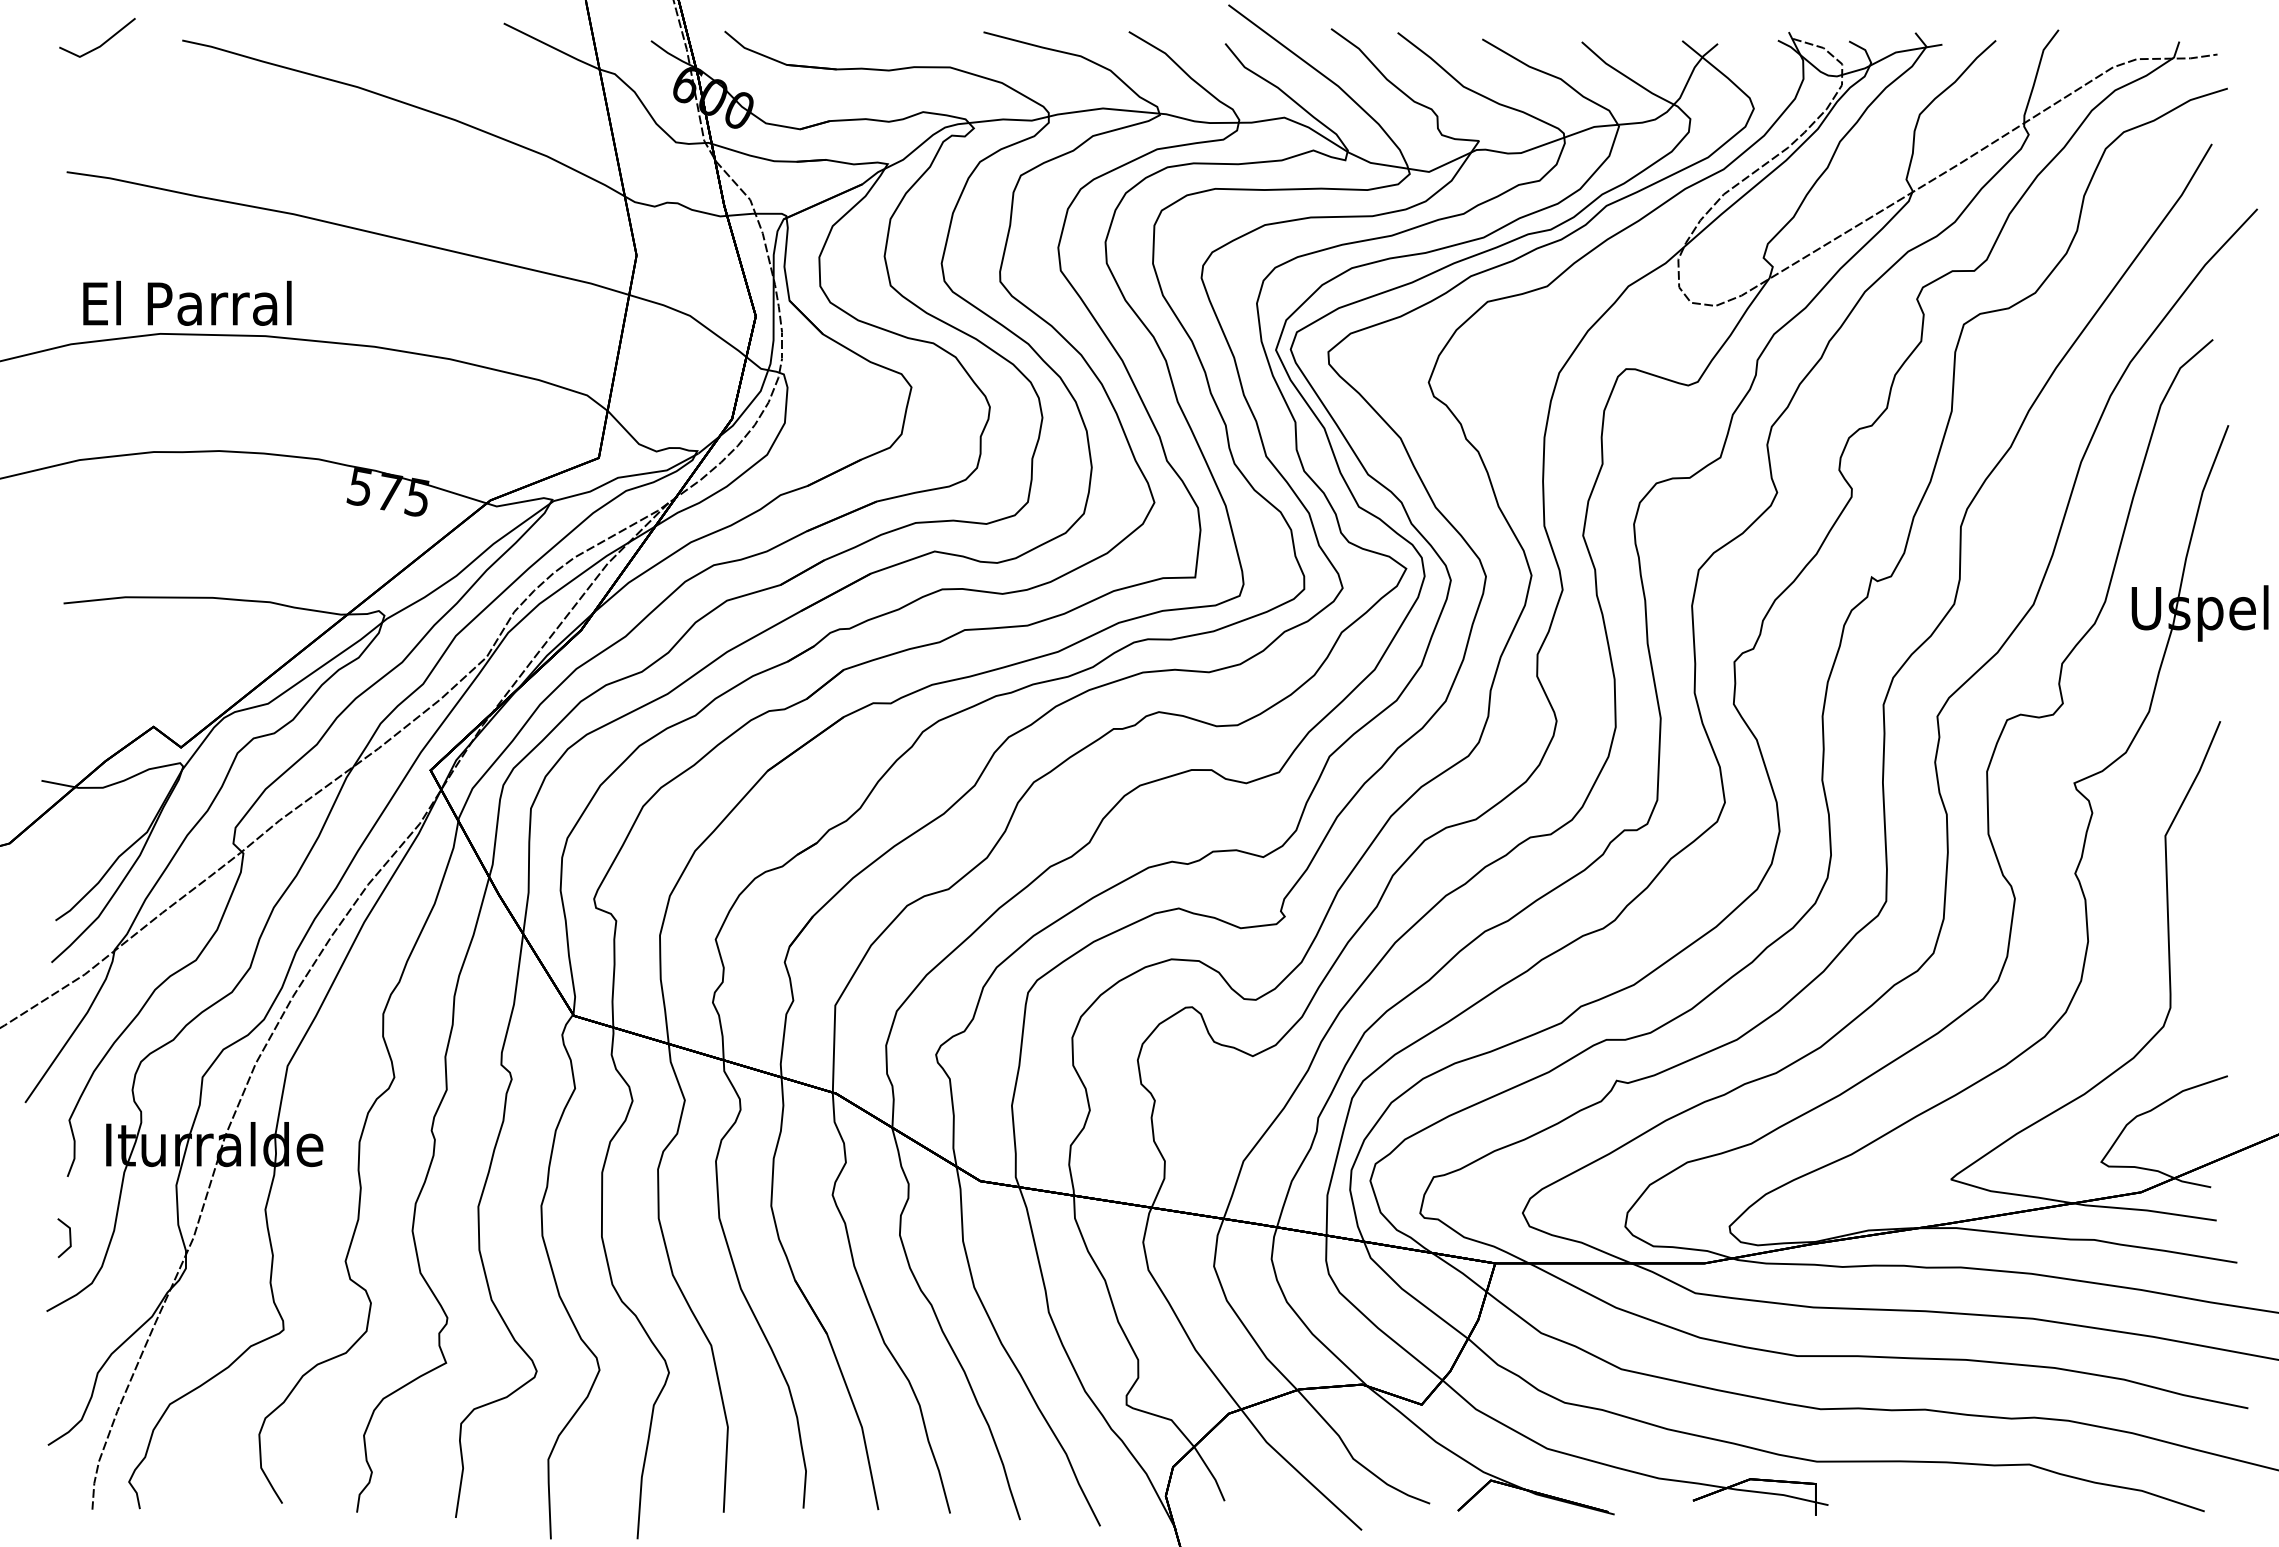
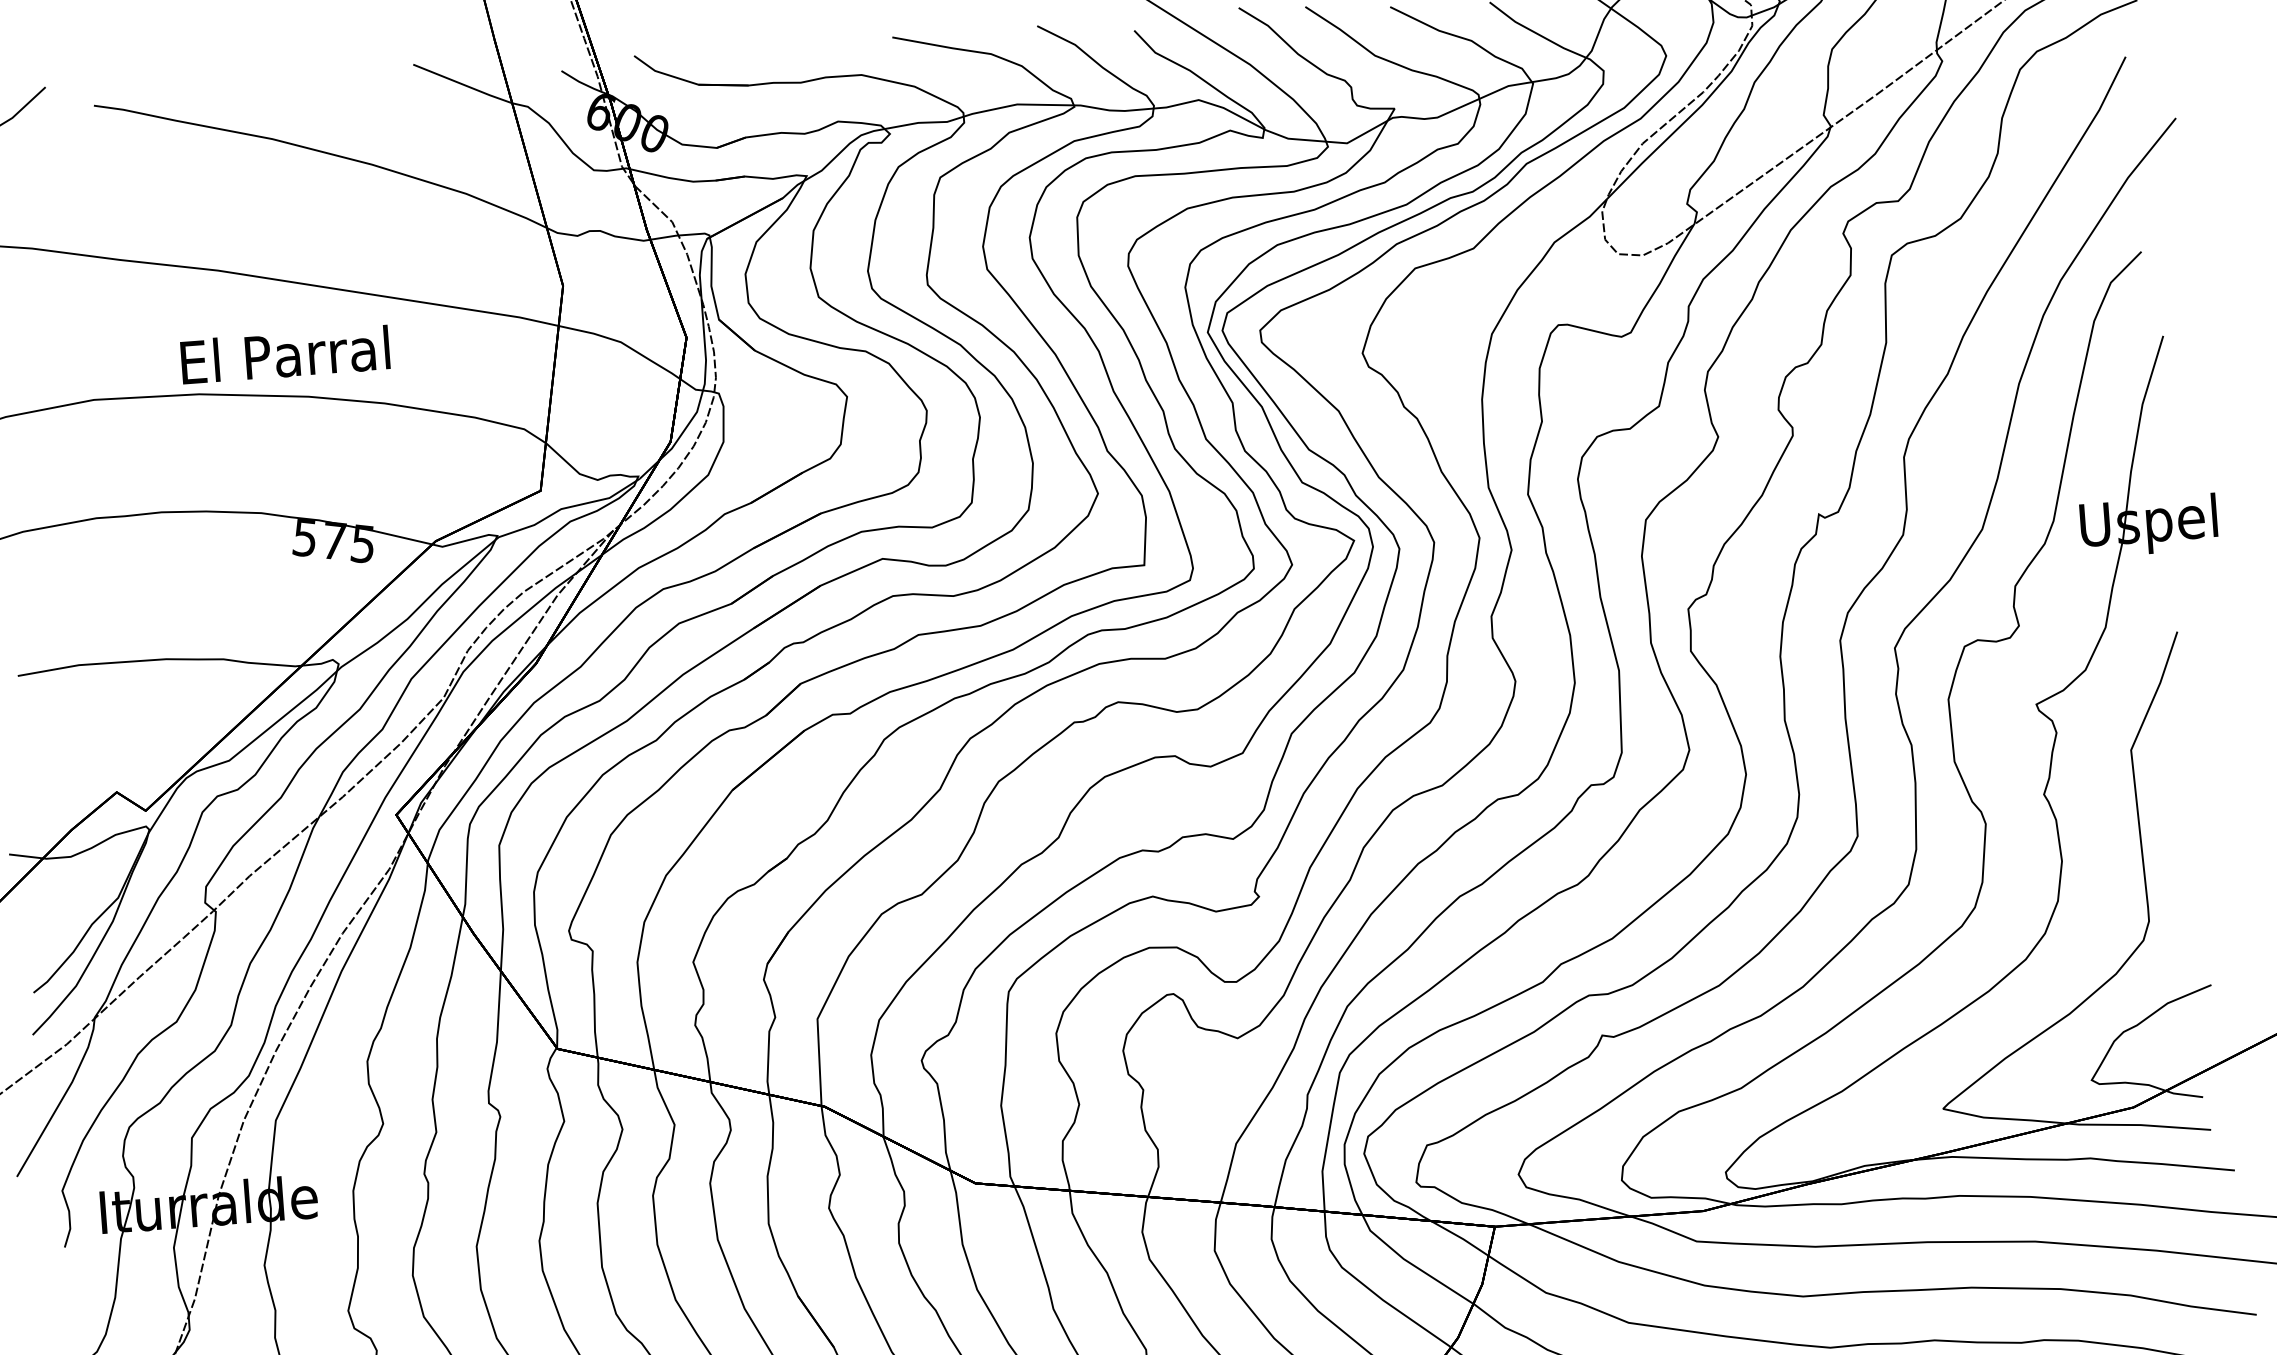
text: (187, 302) -> (285, 354), moved
line: (69, 1238) -> (71, 1308), removed

